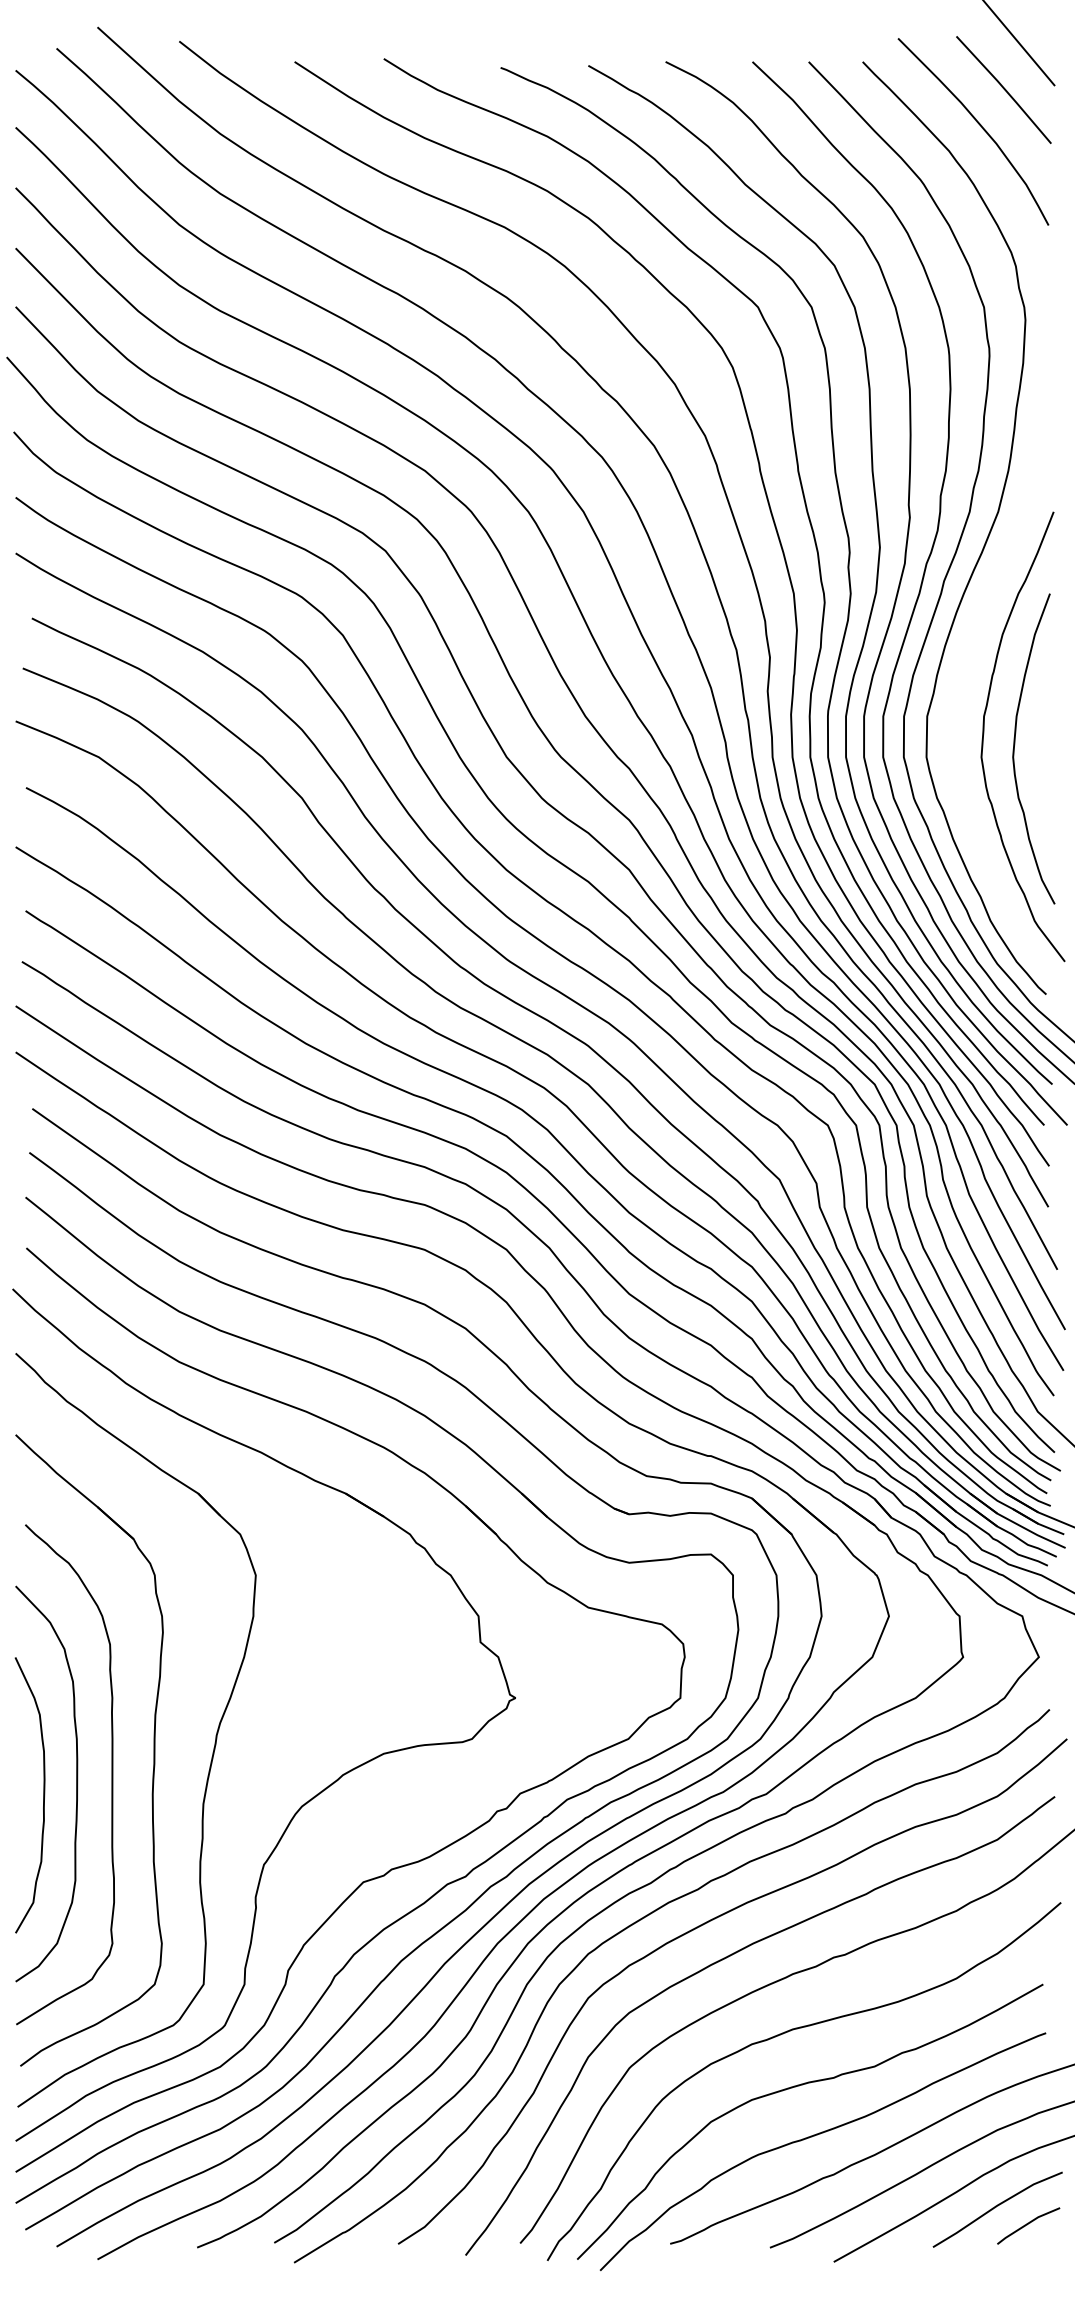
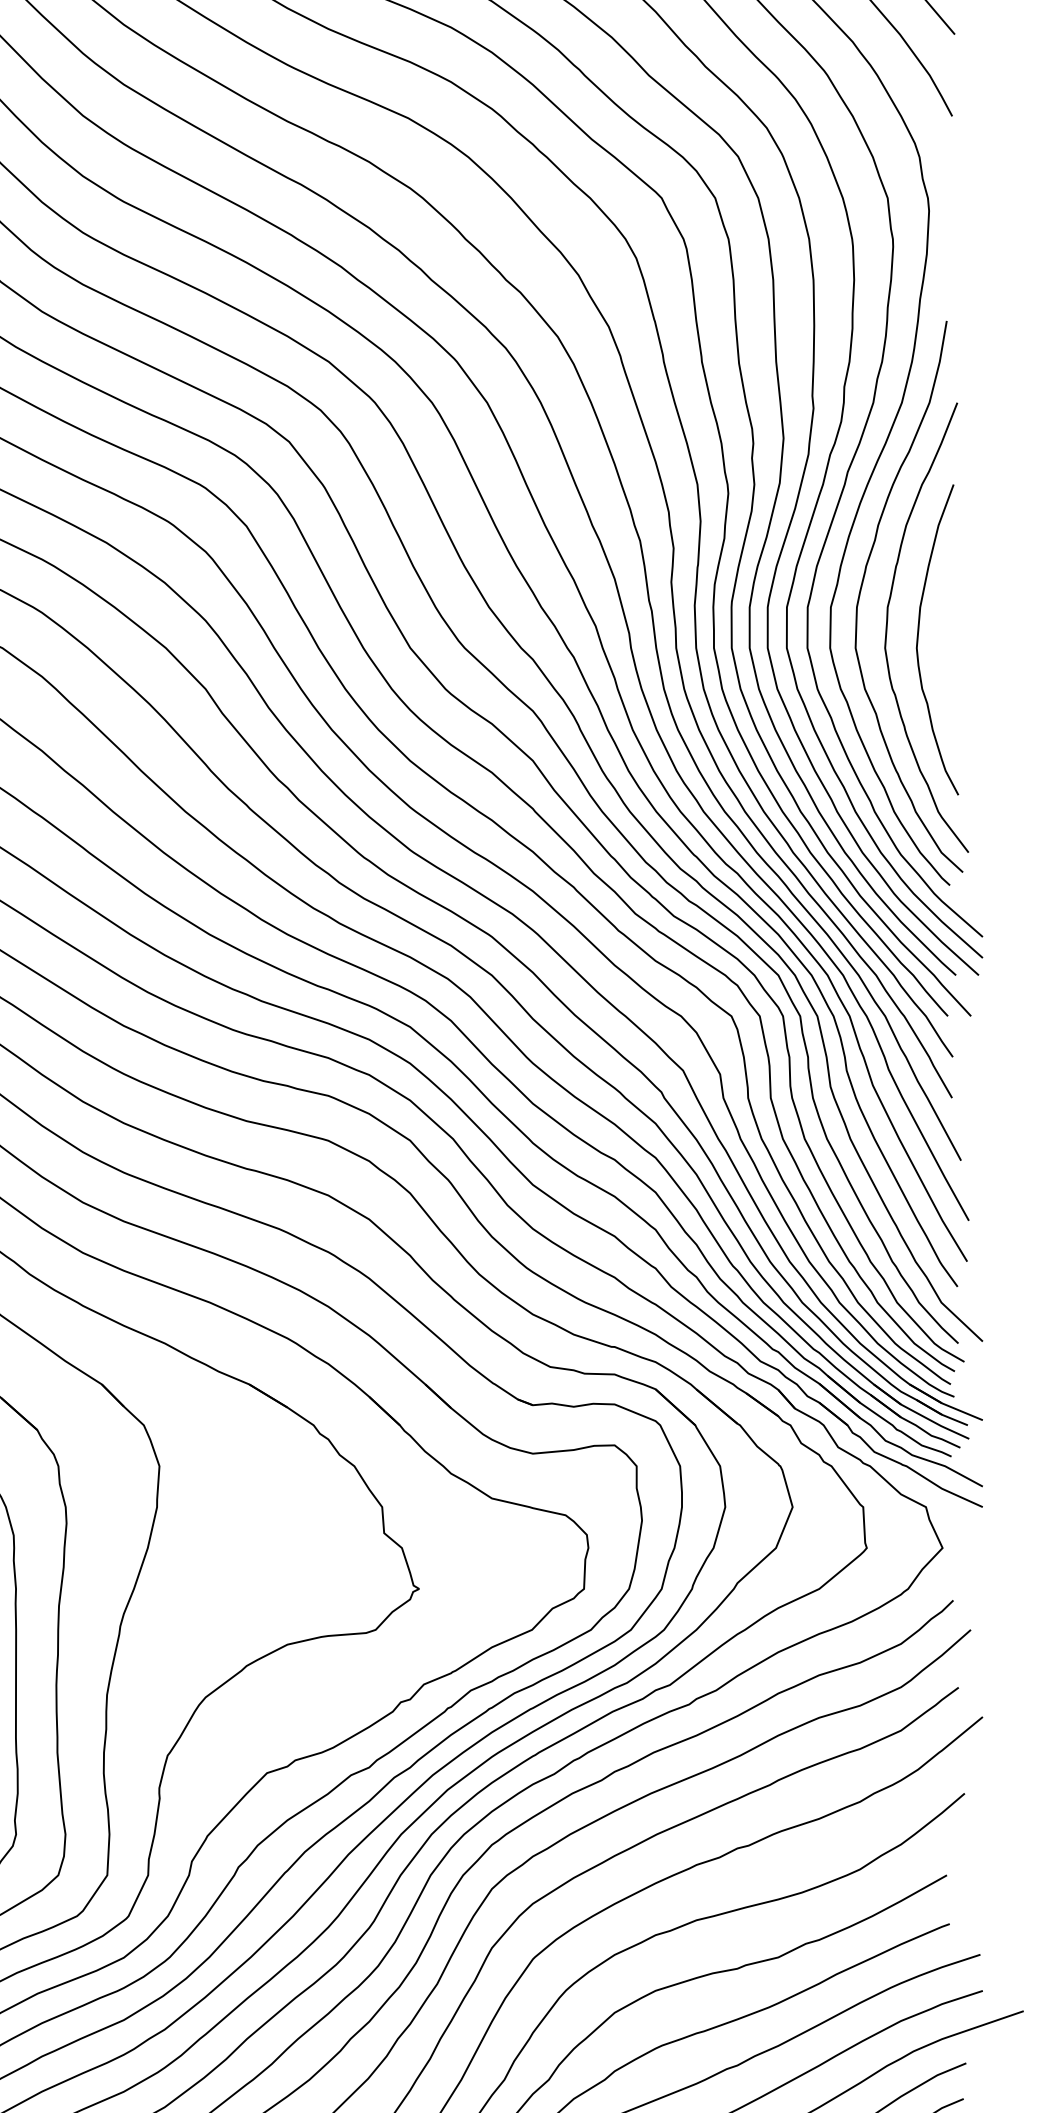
curve: (959, 693) -> (863, 584), added

